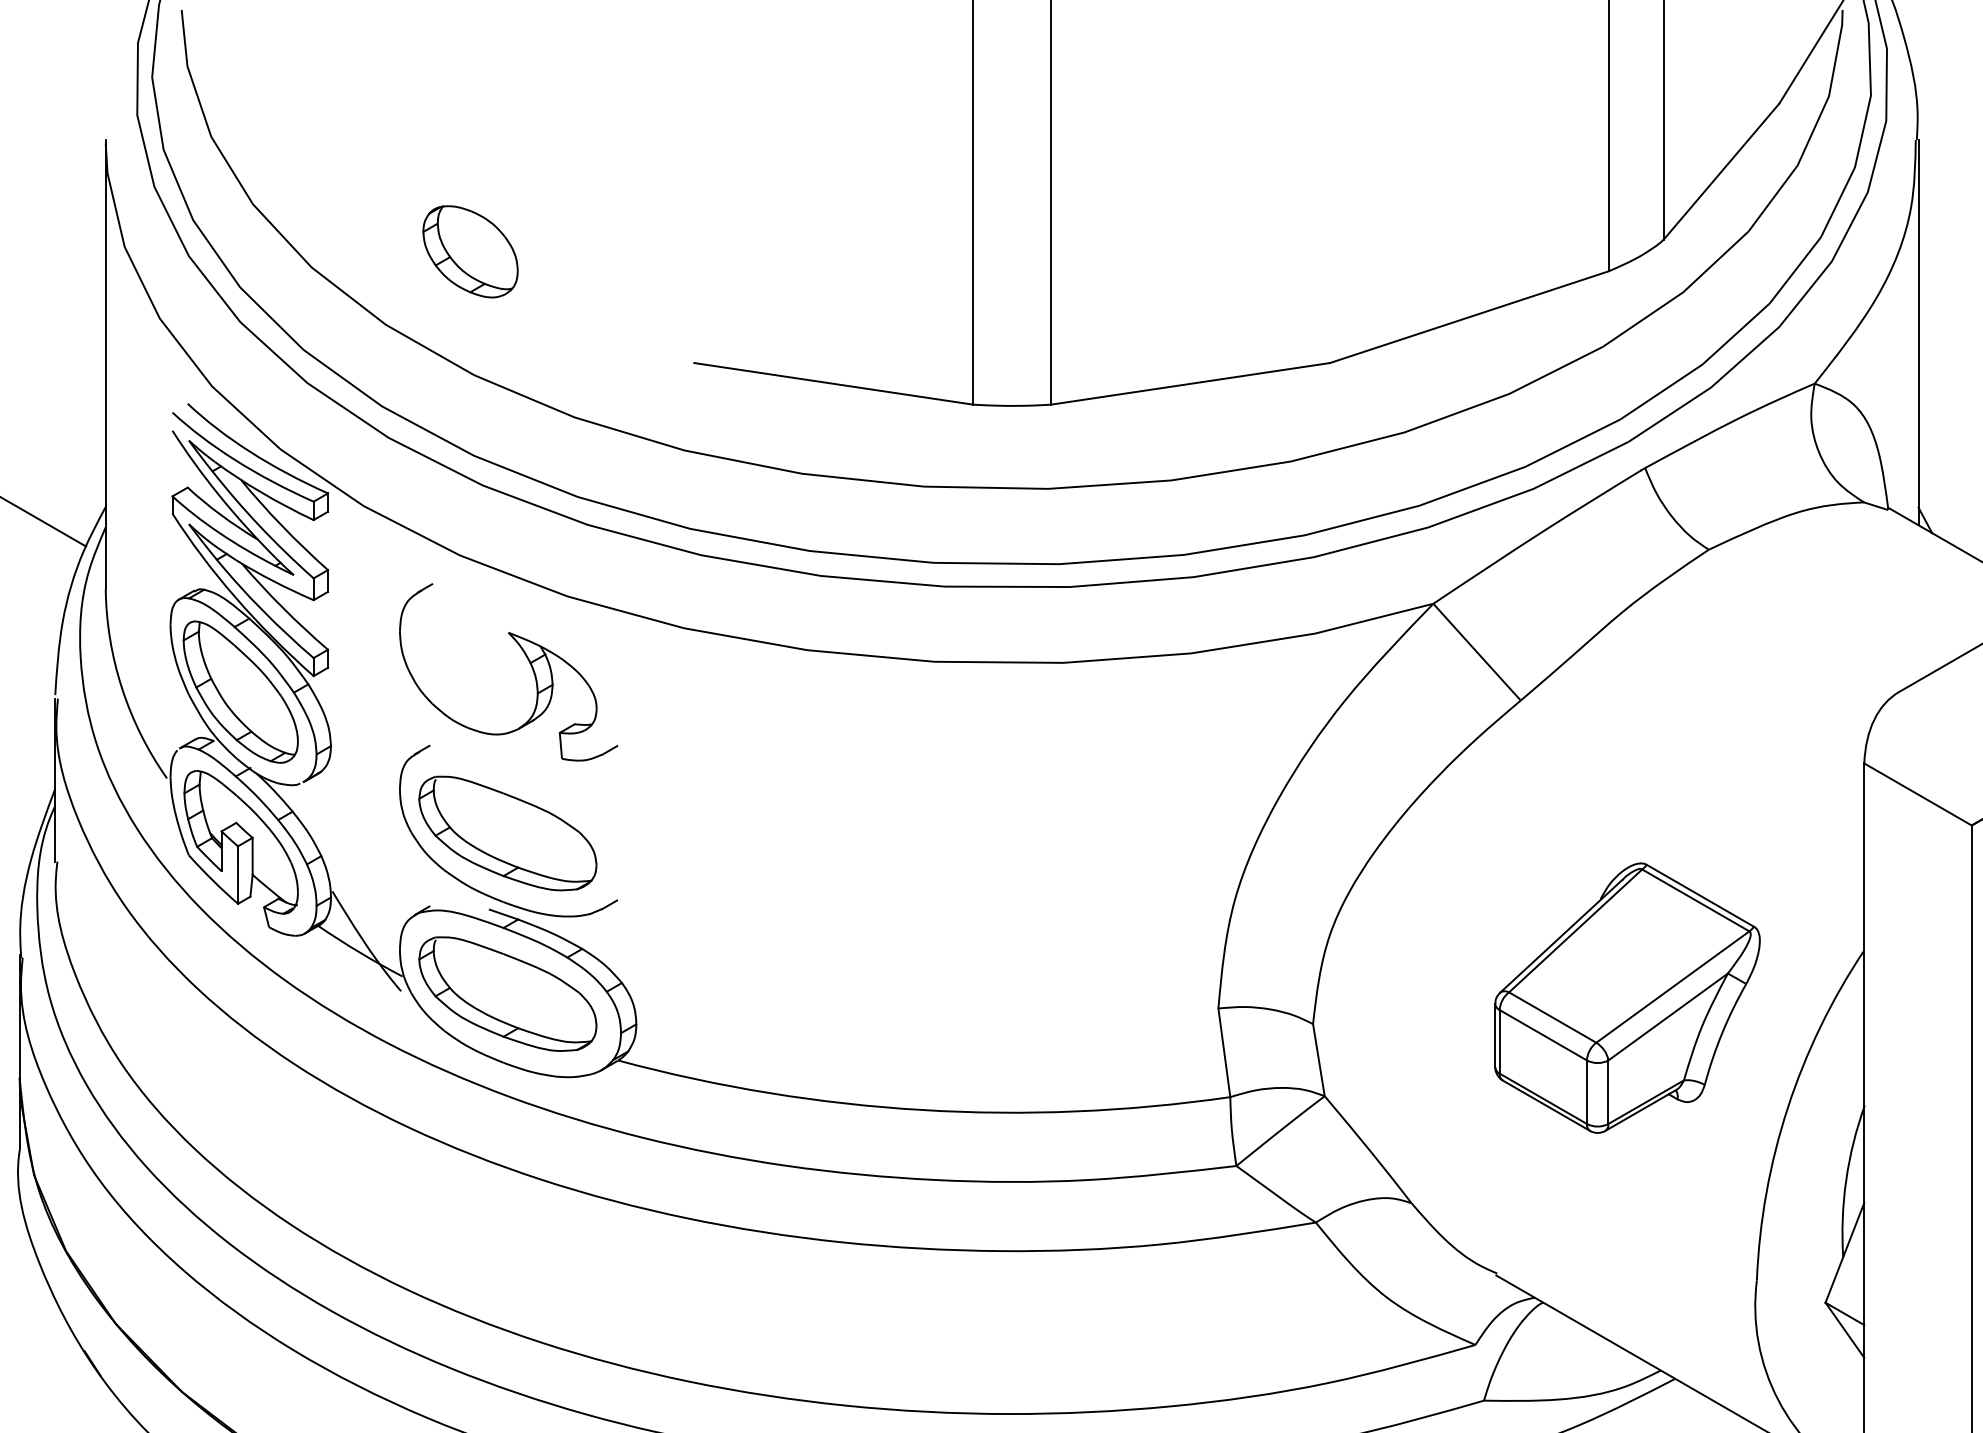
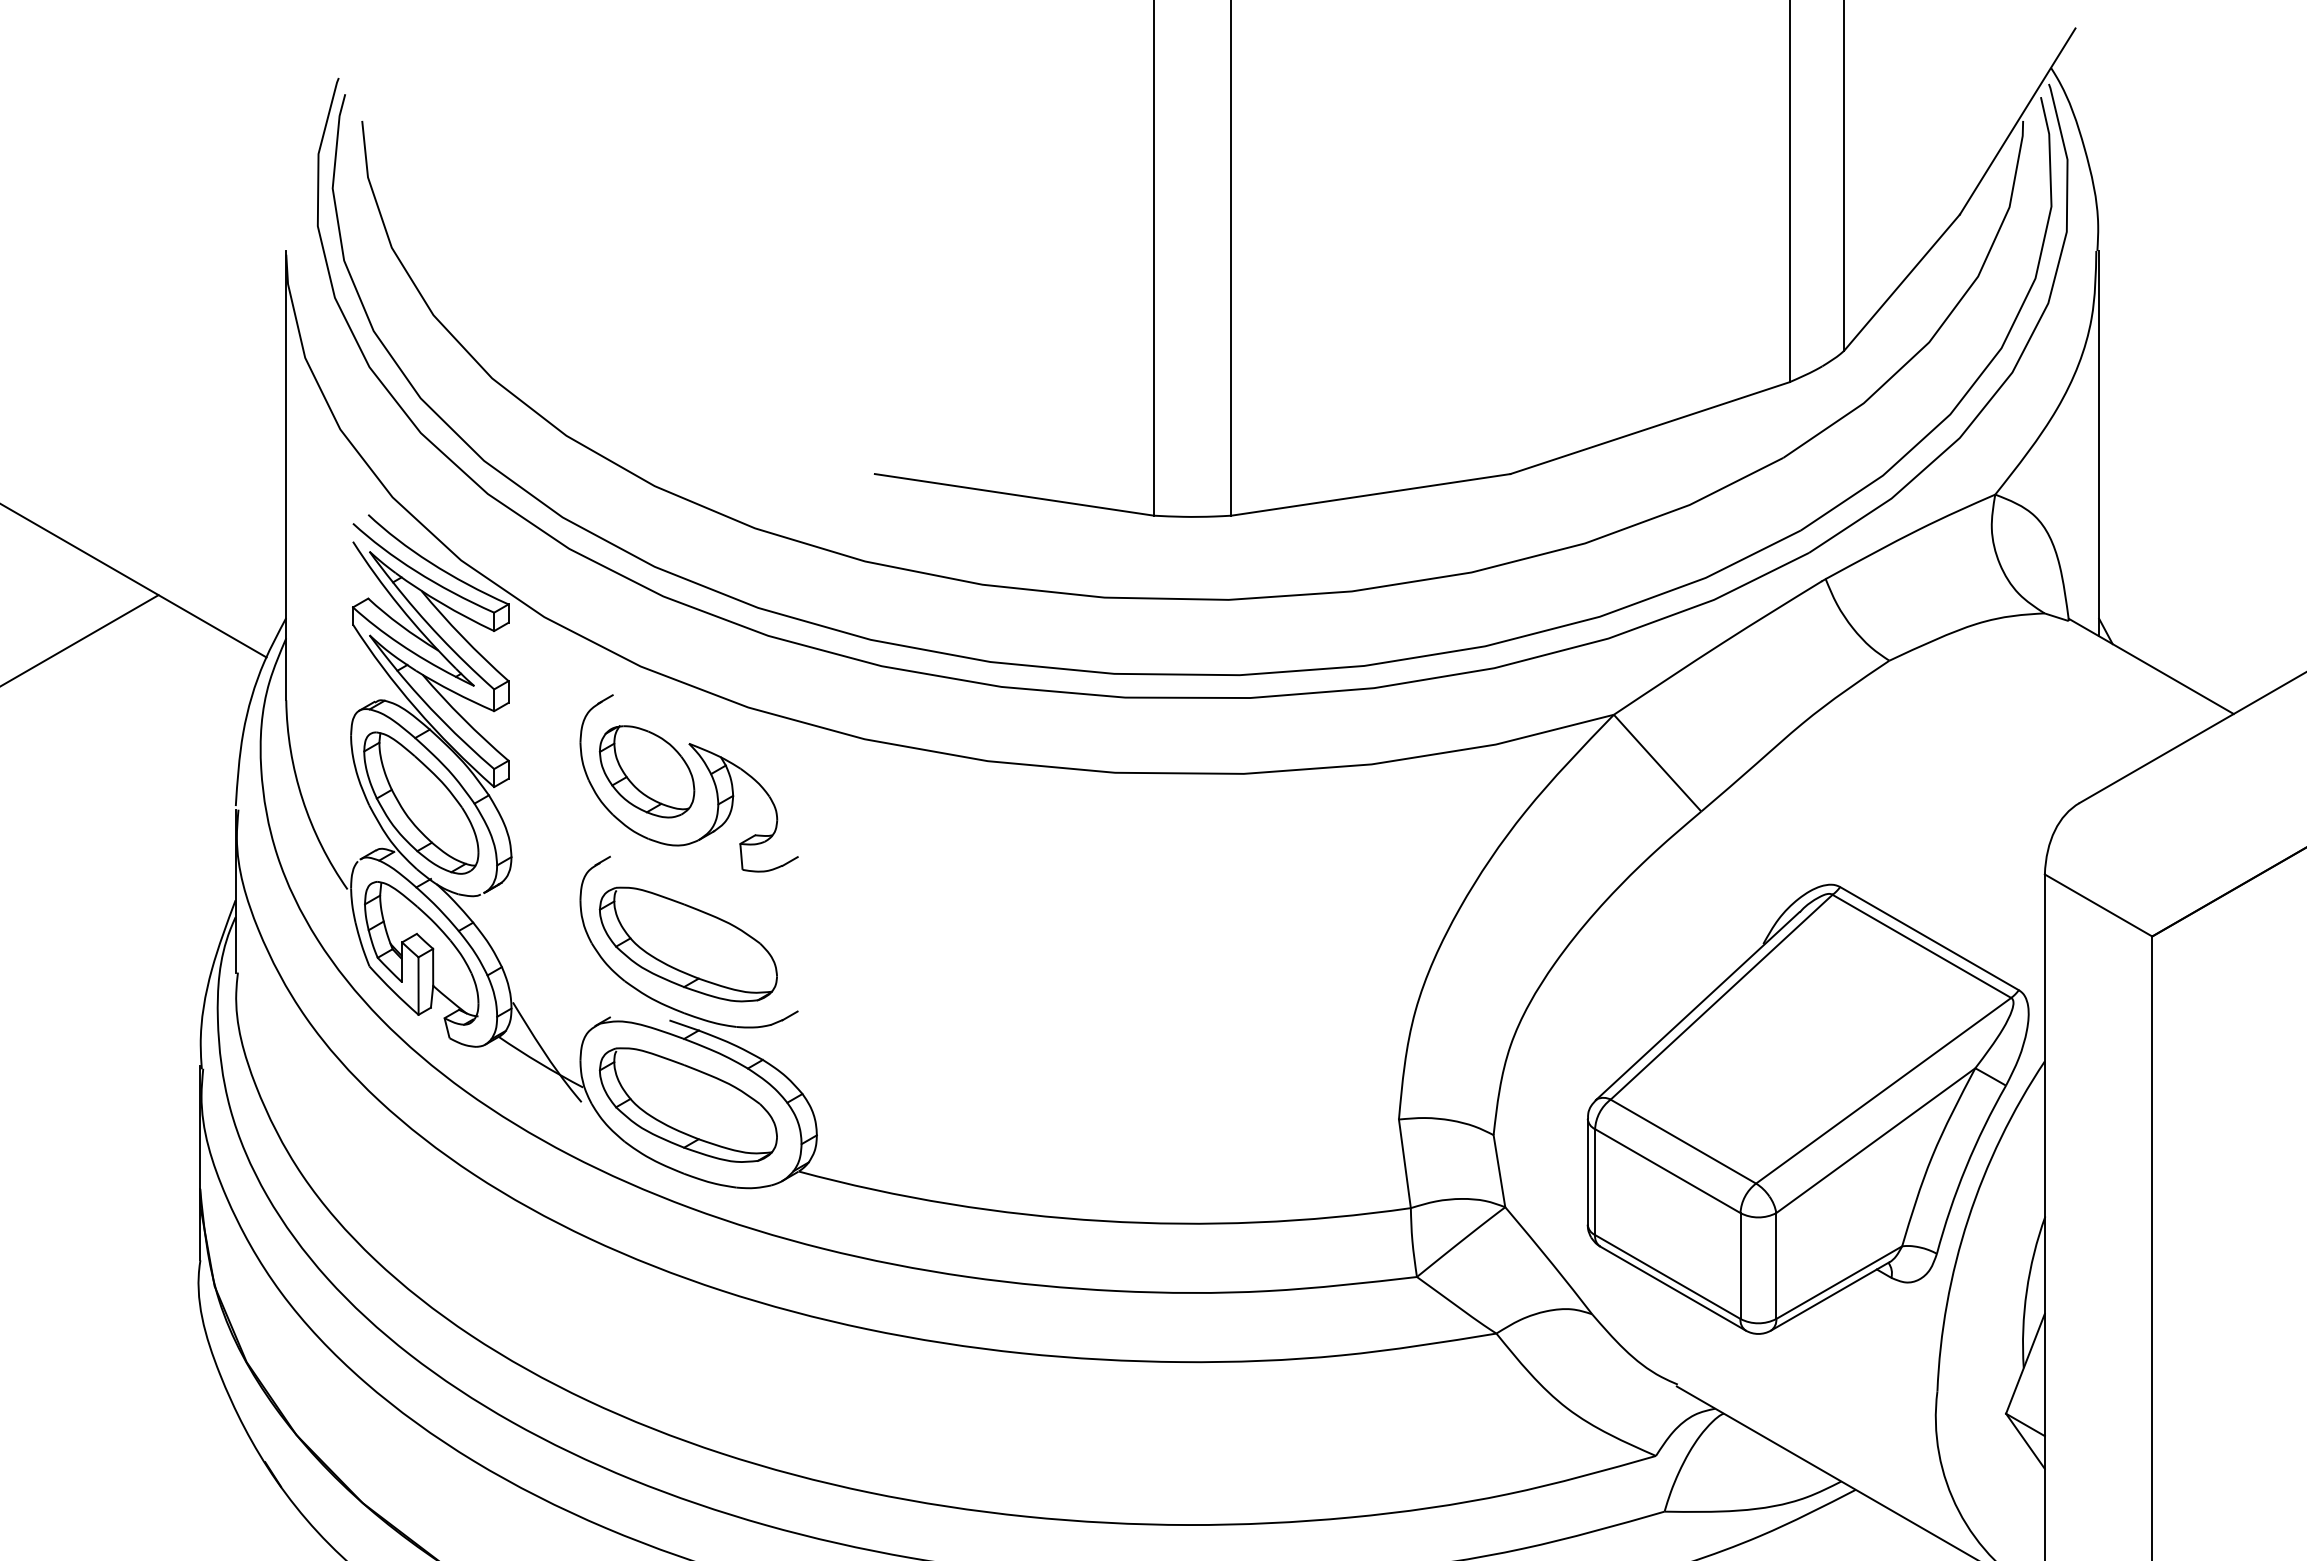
part: (469, 251) -> (646, 771), moved
part: (1626, 997) -> (1807, 1108), size x1.67

